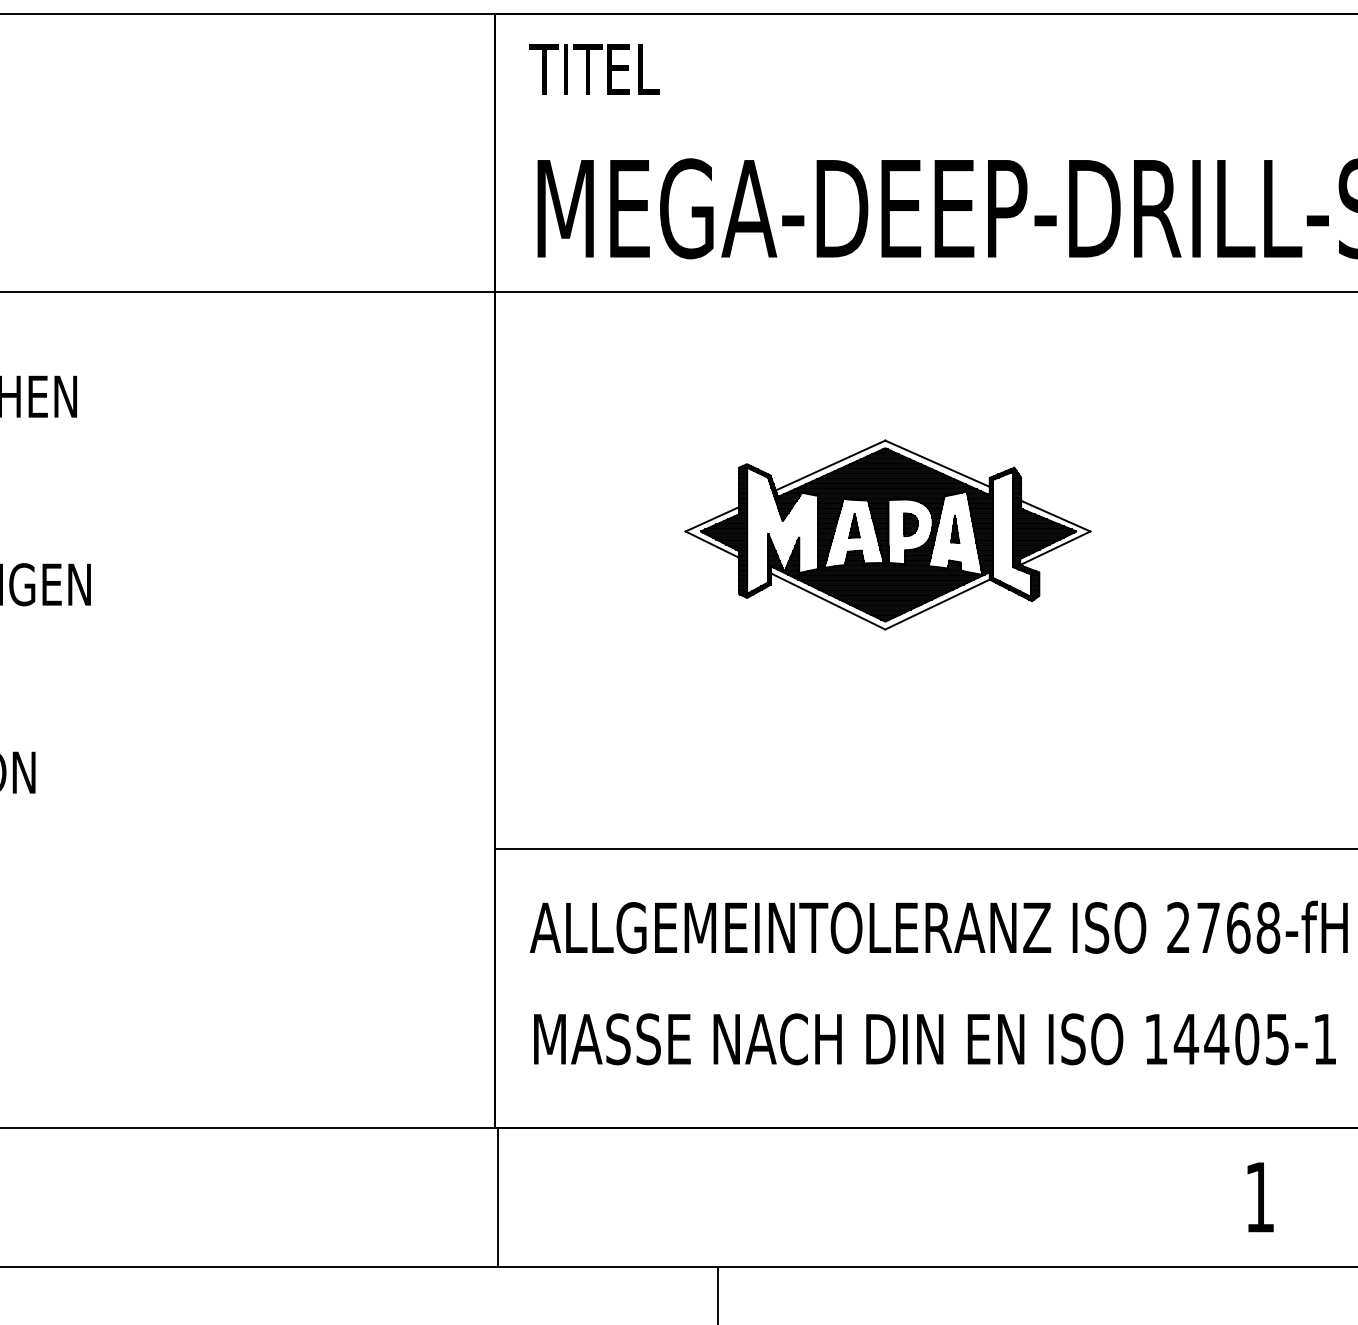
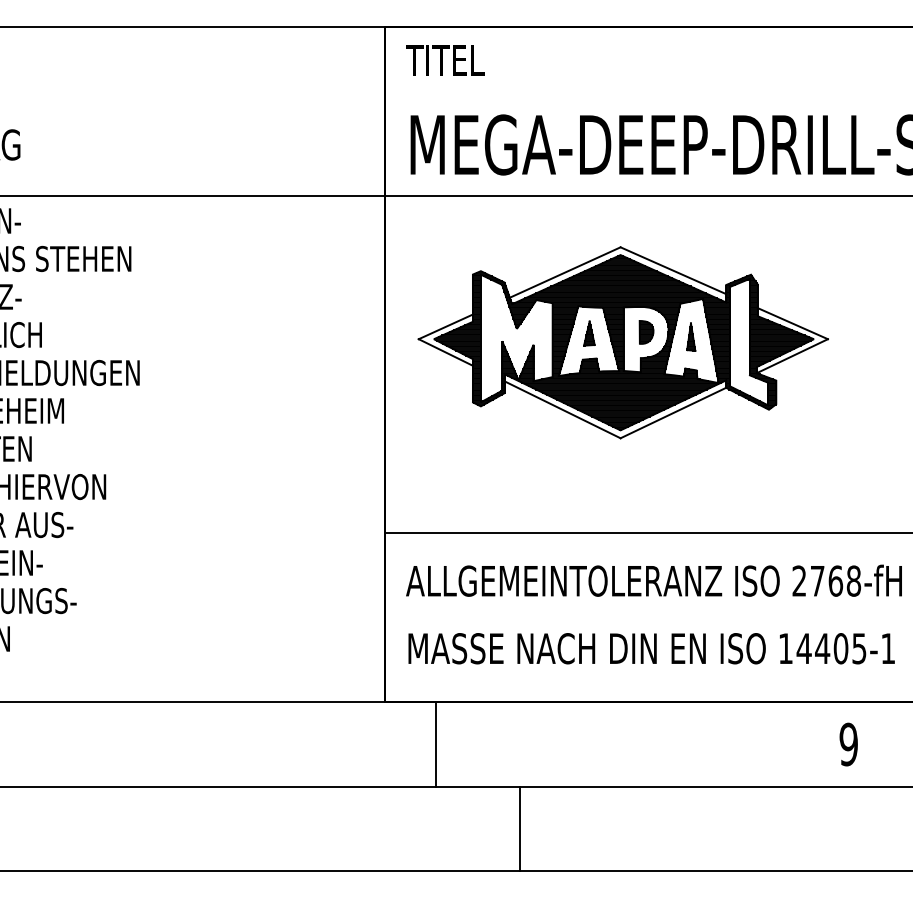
part: (886, 534) -> (622, 342), size x1.67
line: (497, 1197) -> (435, 744), moved
text: (1259, 1197) -> (848, 744), 1 -> 9

